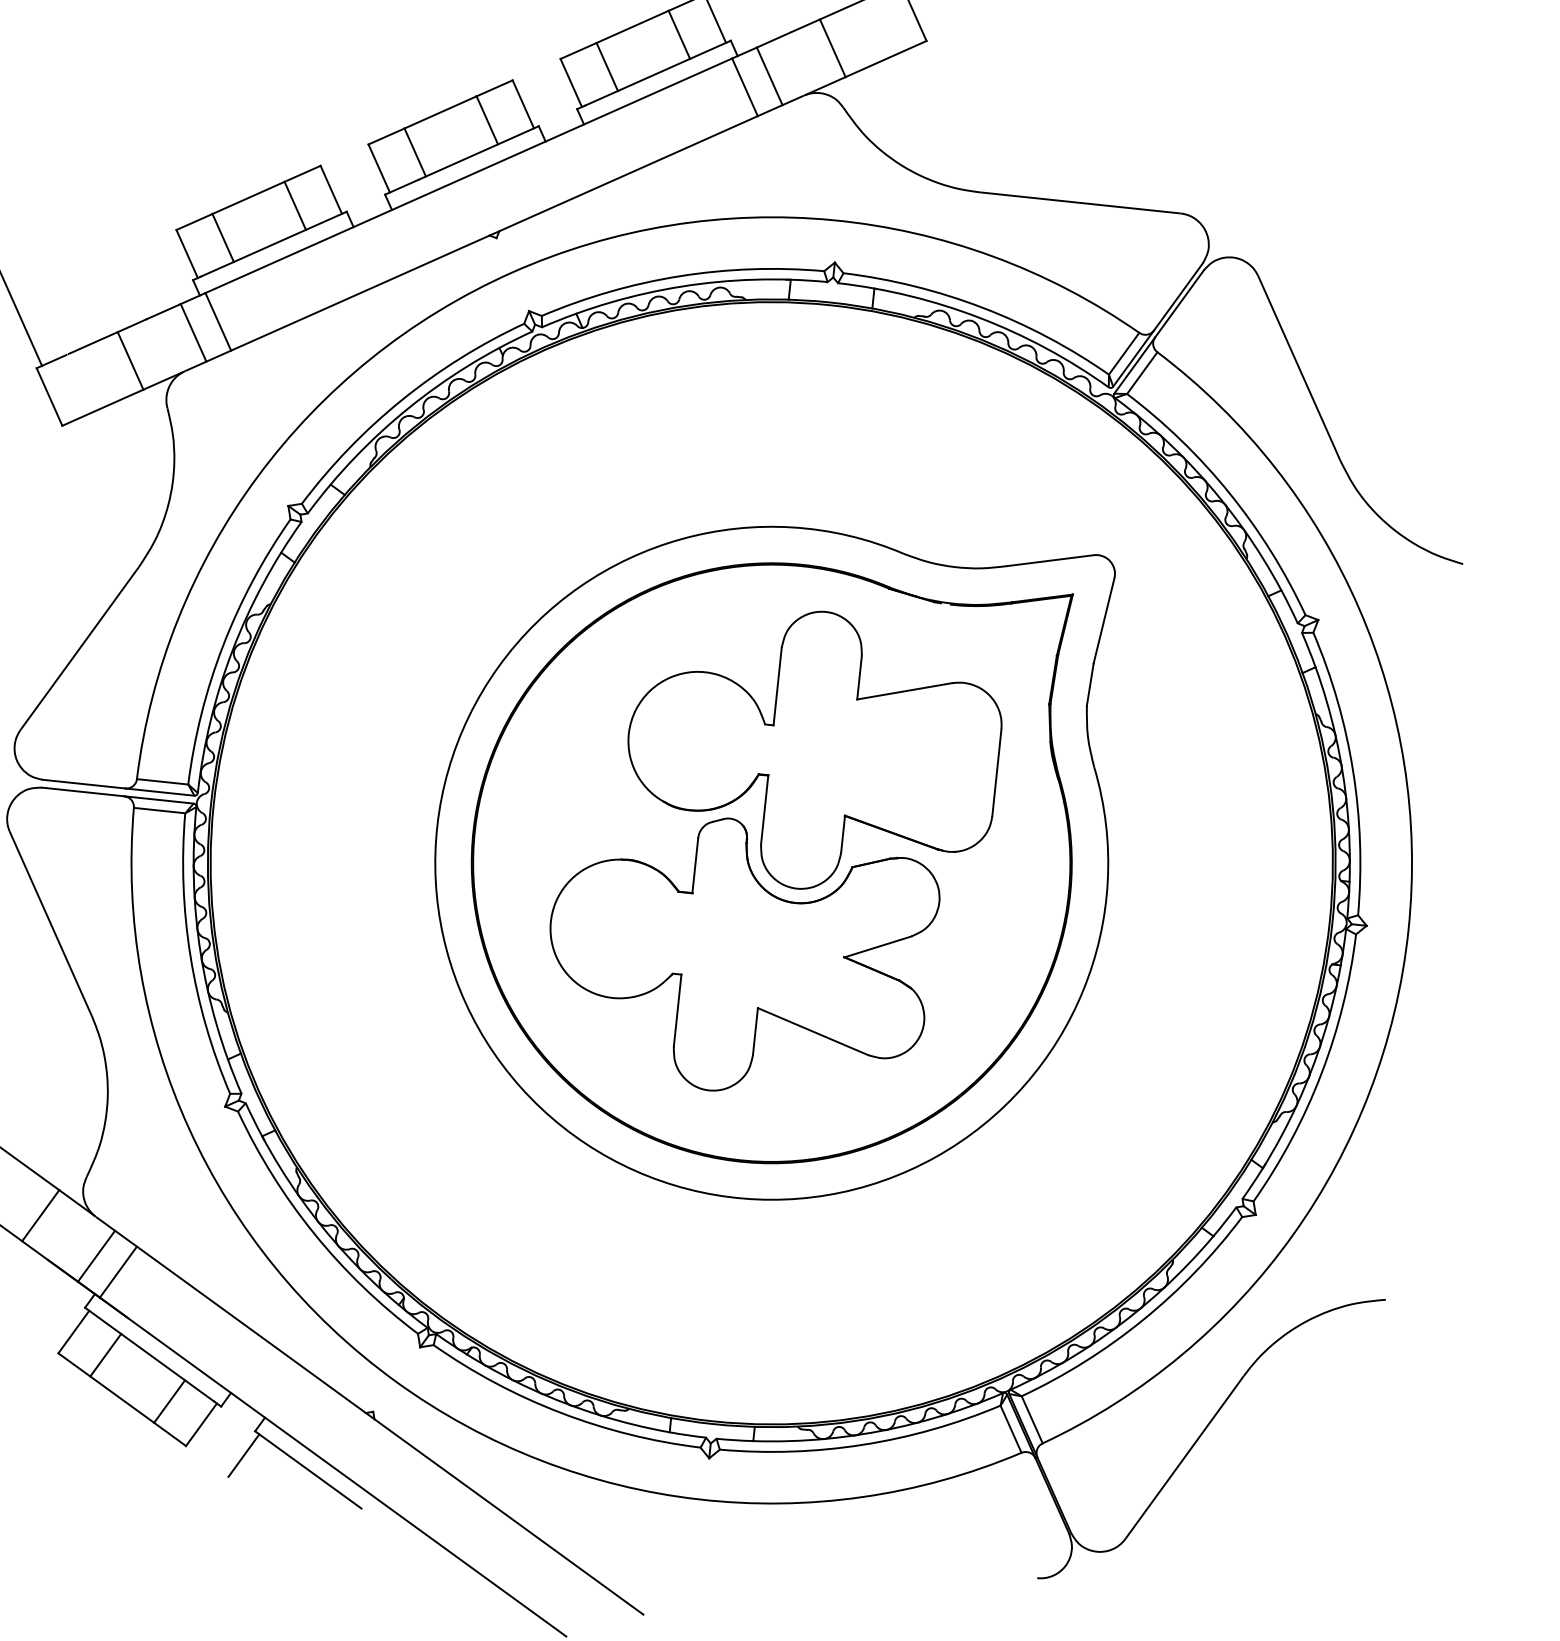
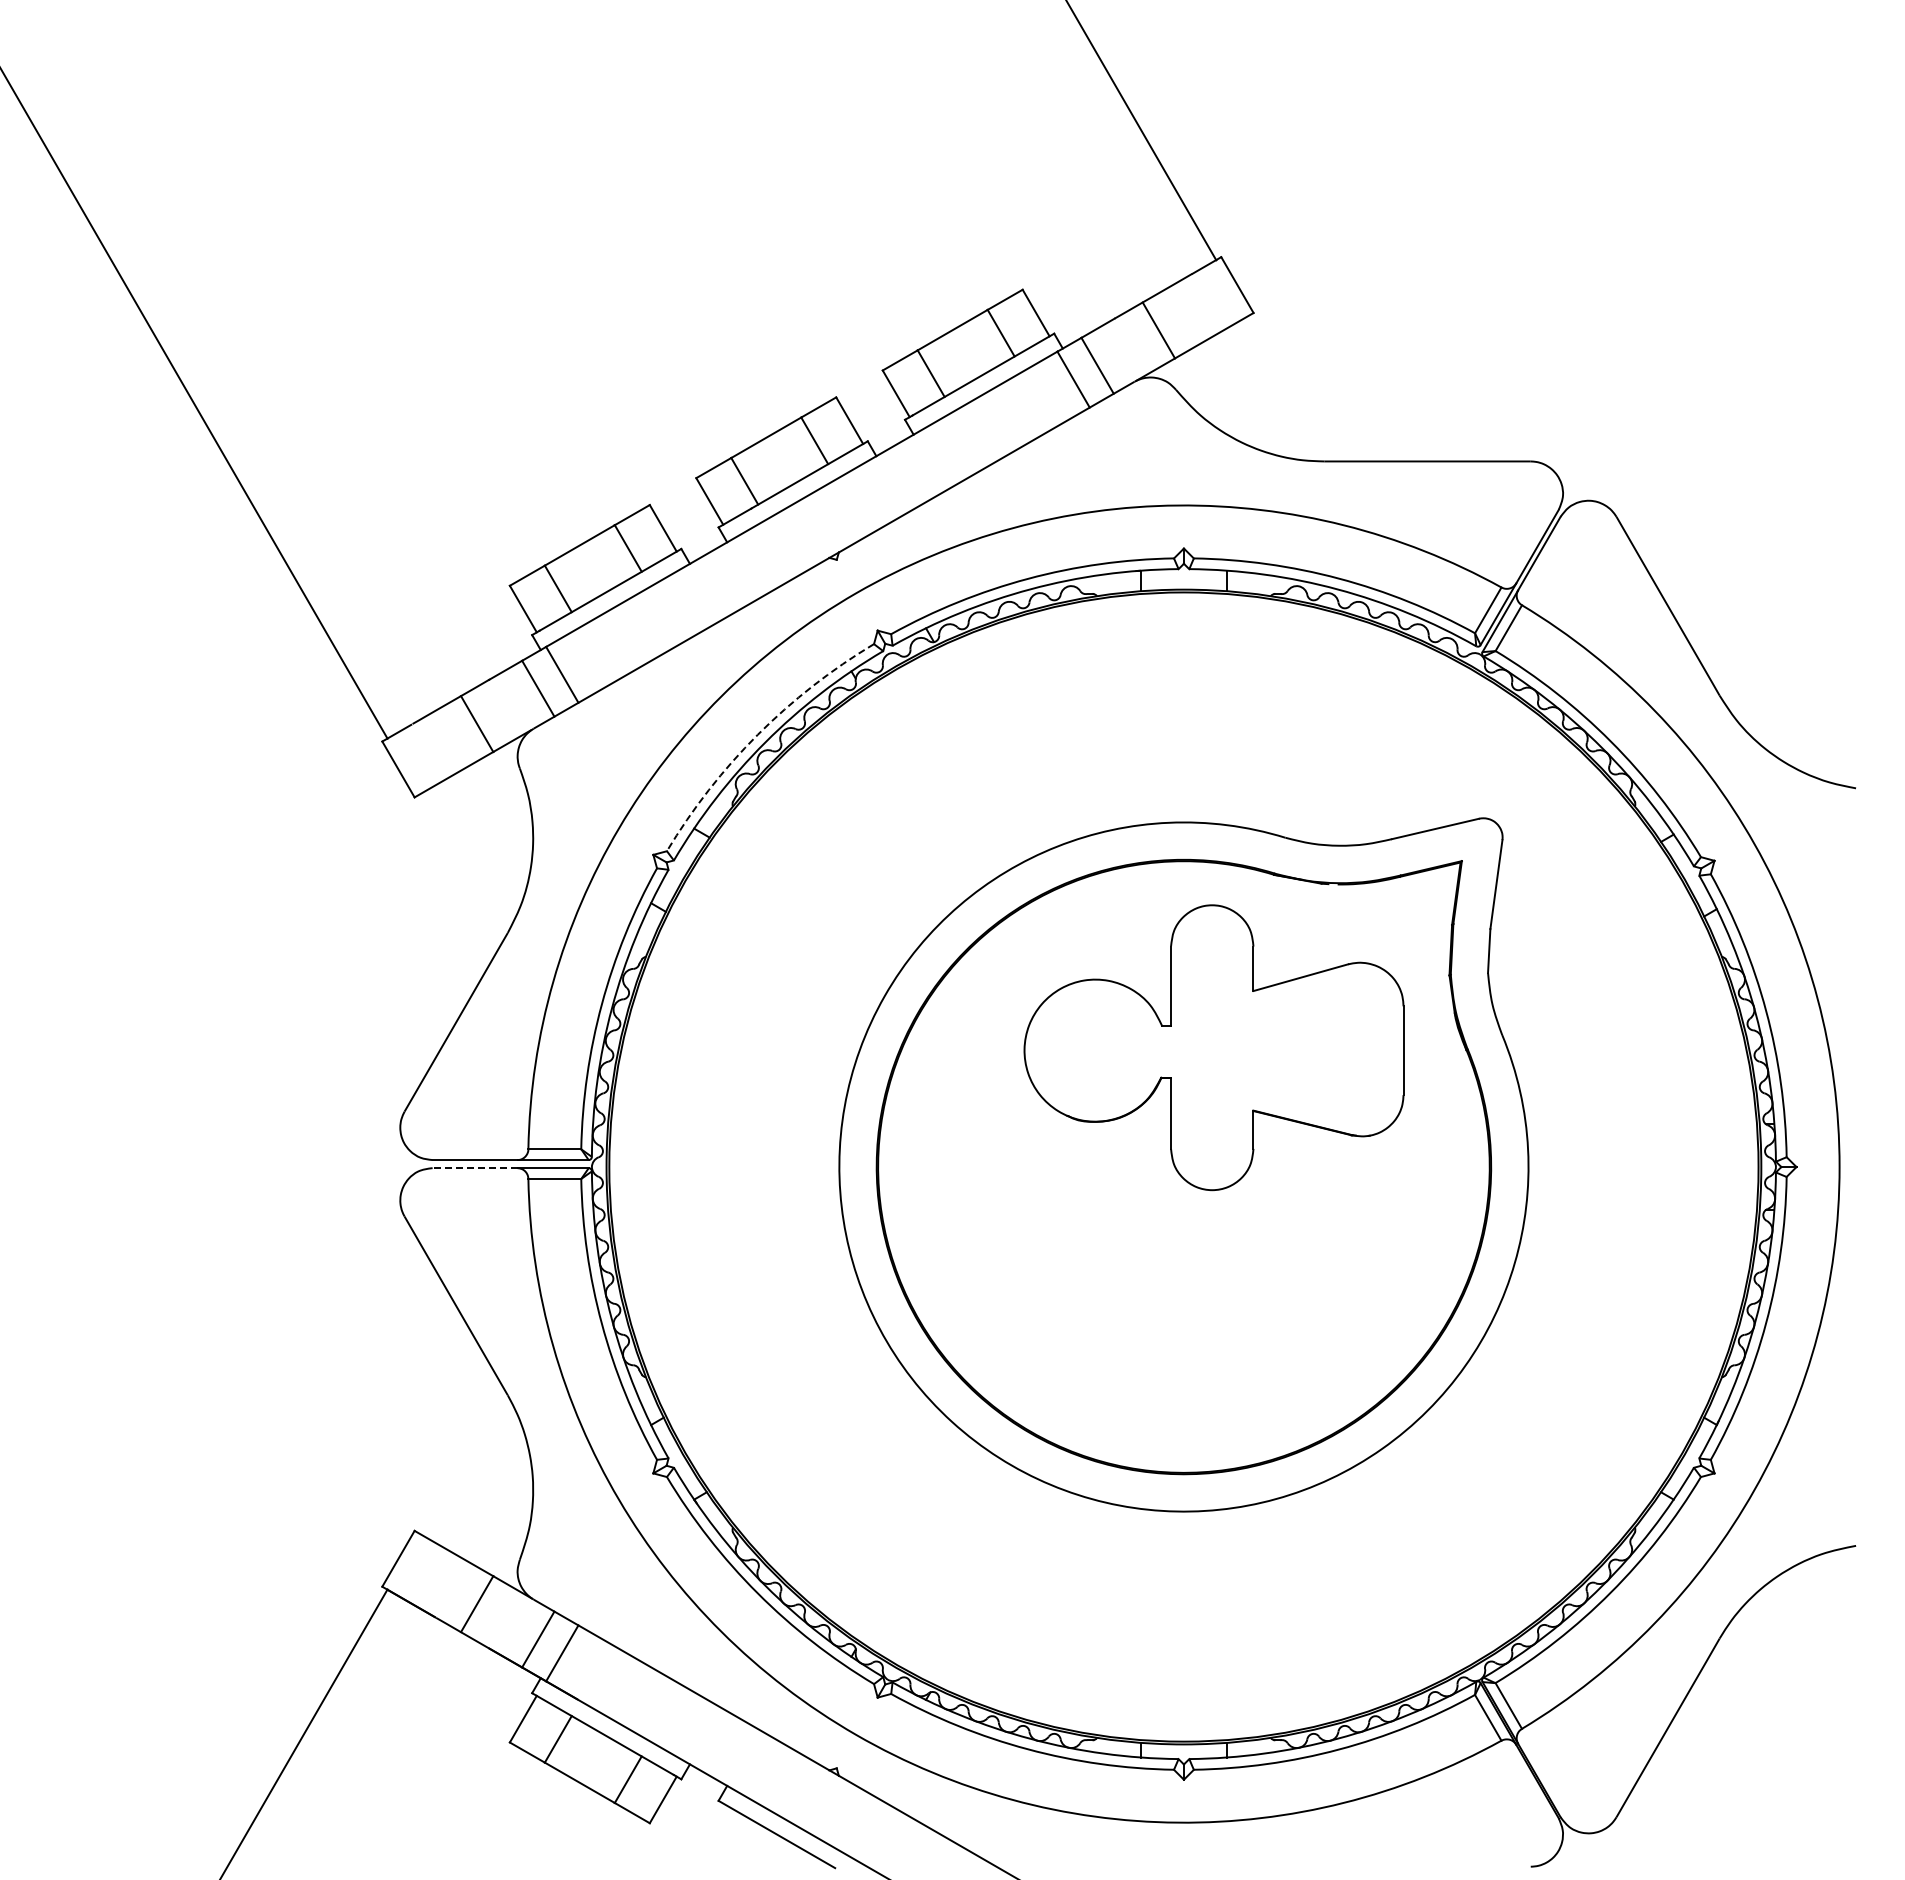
arc: (401, 399) -> (757, 734), solid -> dashed
line: (82, 792) -> (474, 1168), solid -> dashed
part: (739, 956) -> (1161, 1265), removed
line: (243, 1455) -> (709, 1826), removed

